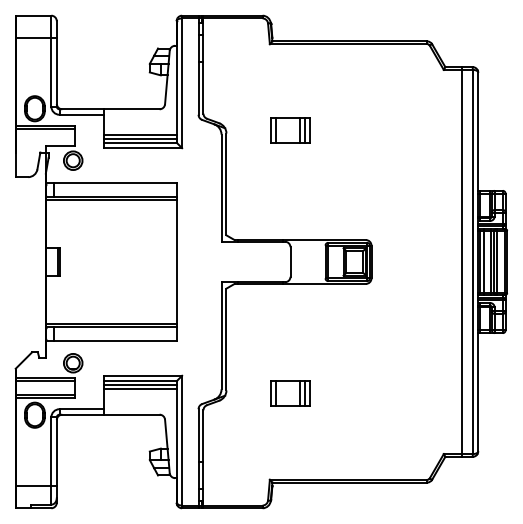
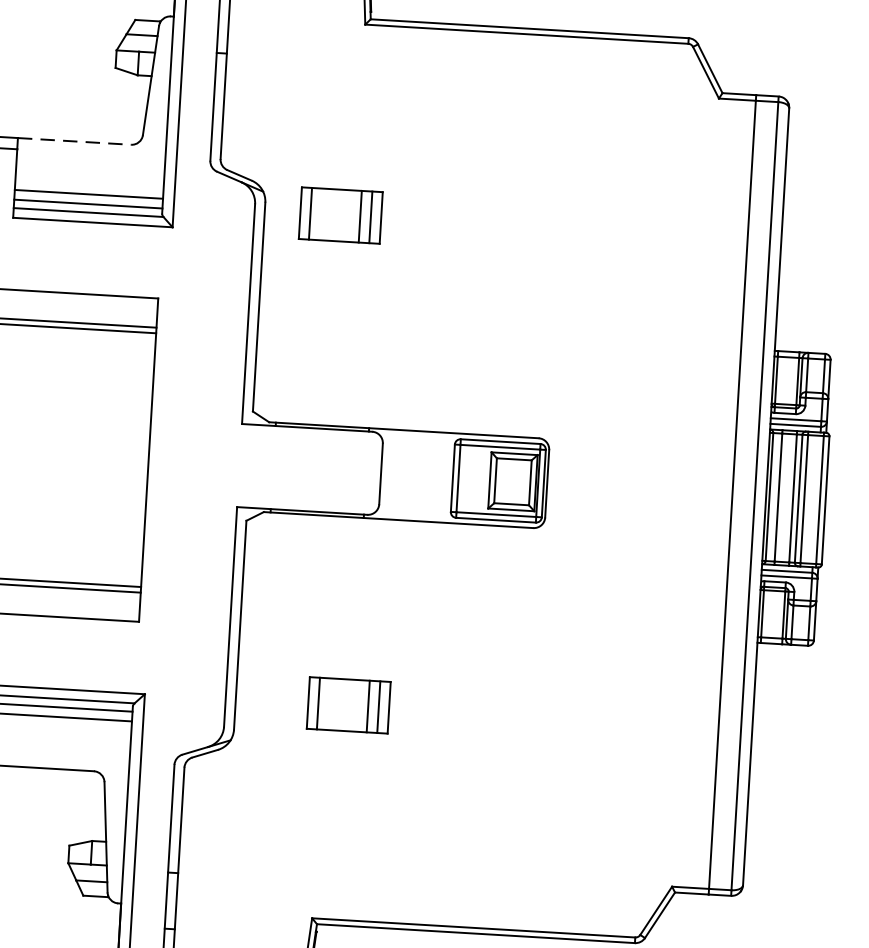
line: (132, 109) -> (75, 141), solid -> dashed
part: (290, 130) -> (340, 215), moved
part: (290, 393) -> (348, 705), moved

